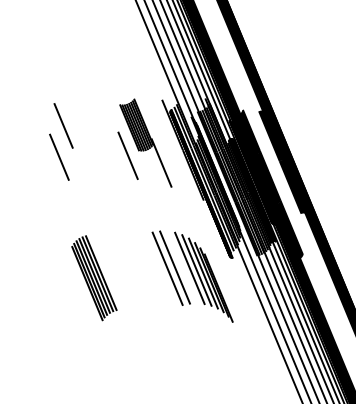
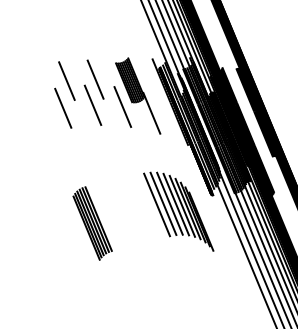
line: (96, 124) -> (95, 79), added
line: (93, 153) -> (92, 105), added
line: (182, 267) -> (169, 203), added
part: (94, 278) -> (92, 223), moved

